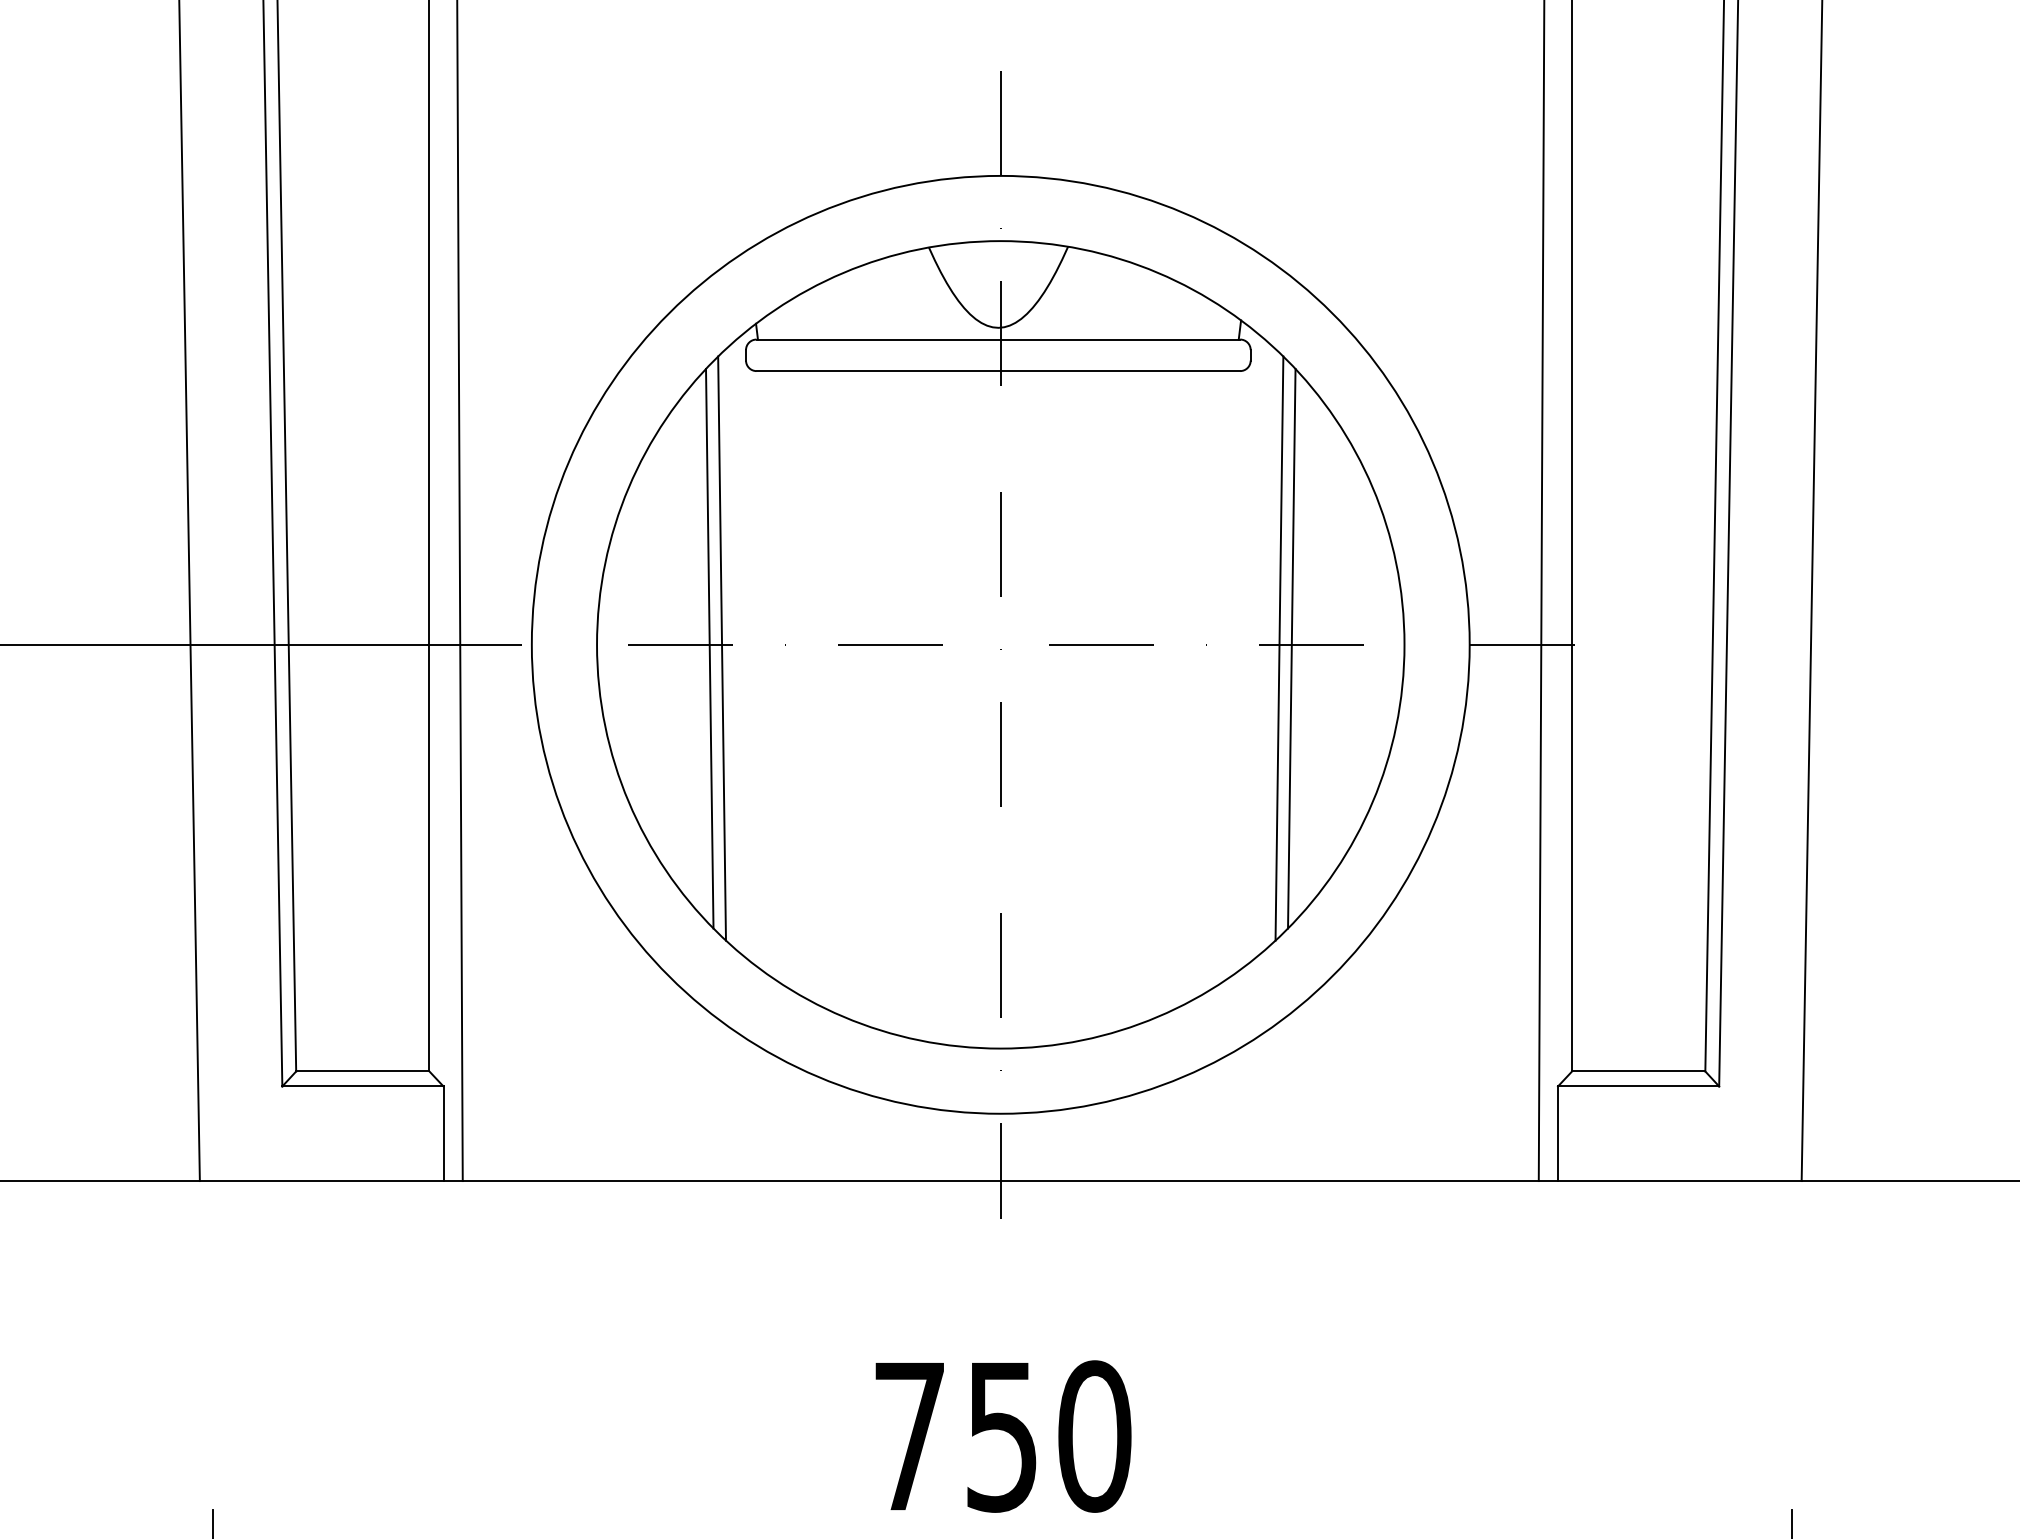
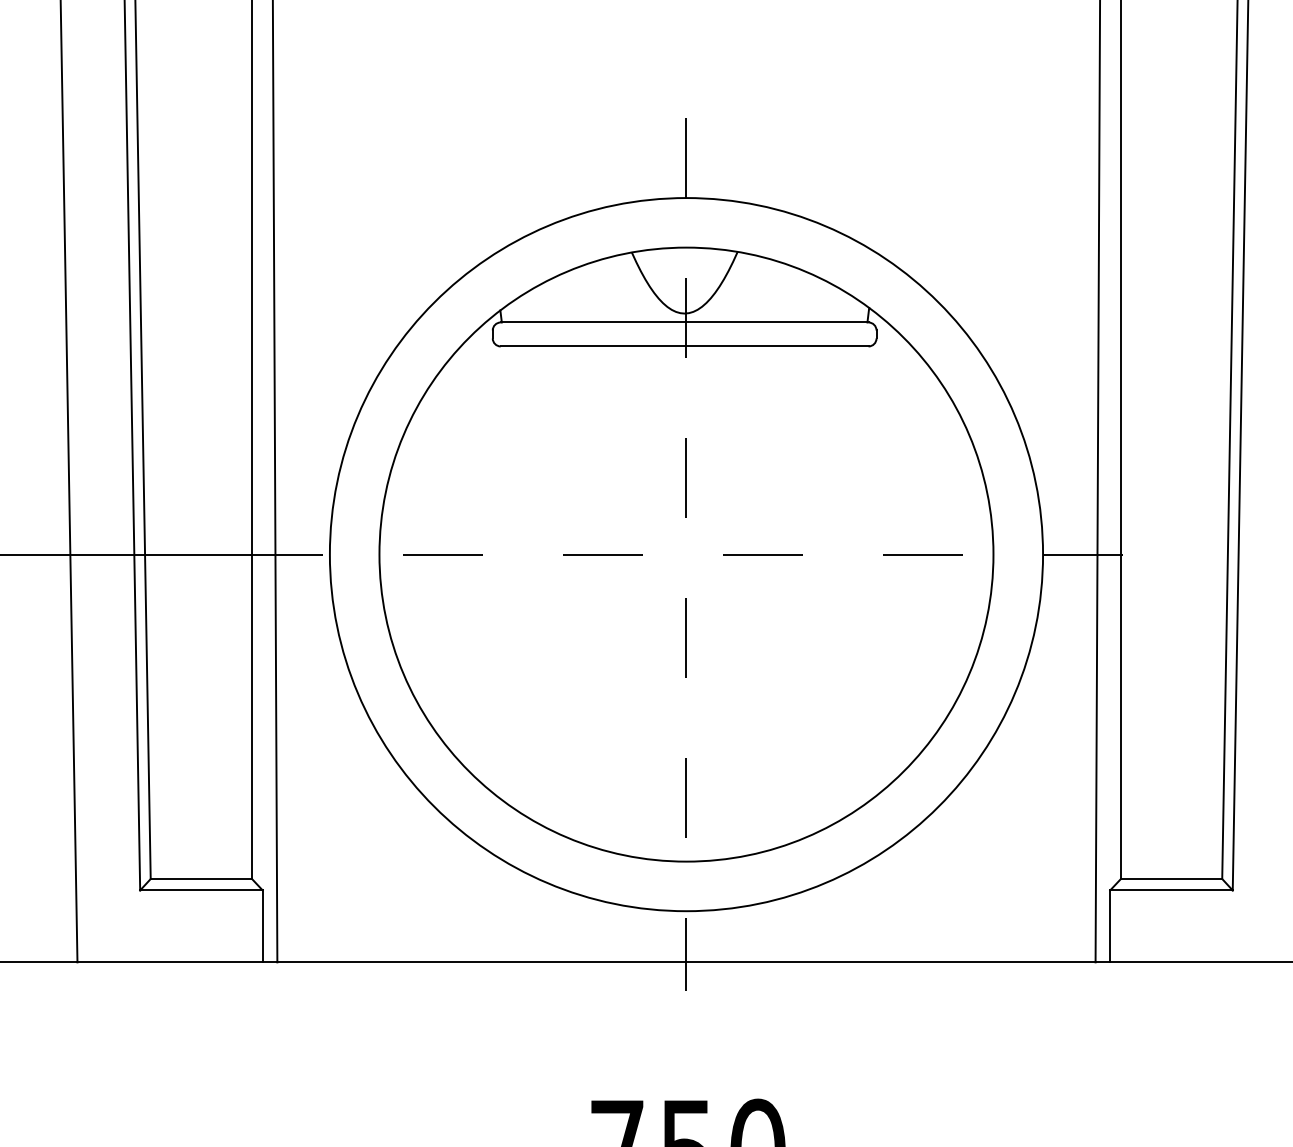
line: (709, 648) -> (464, 557), removed
line: (721, 648) -> (474, 557), removed
line: (1279, 648) -> (898, 557), removed
line: (1291, 648) -> (907, 557), removed

